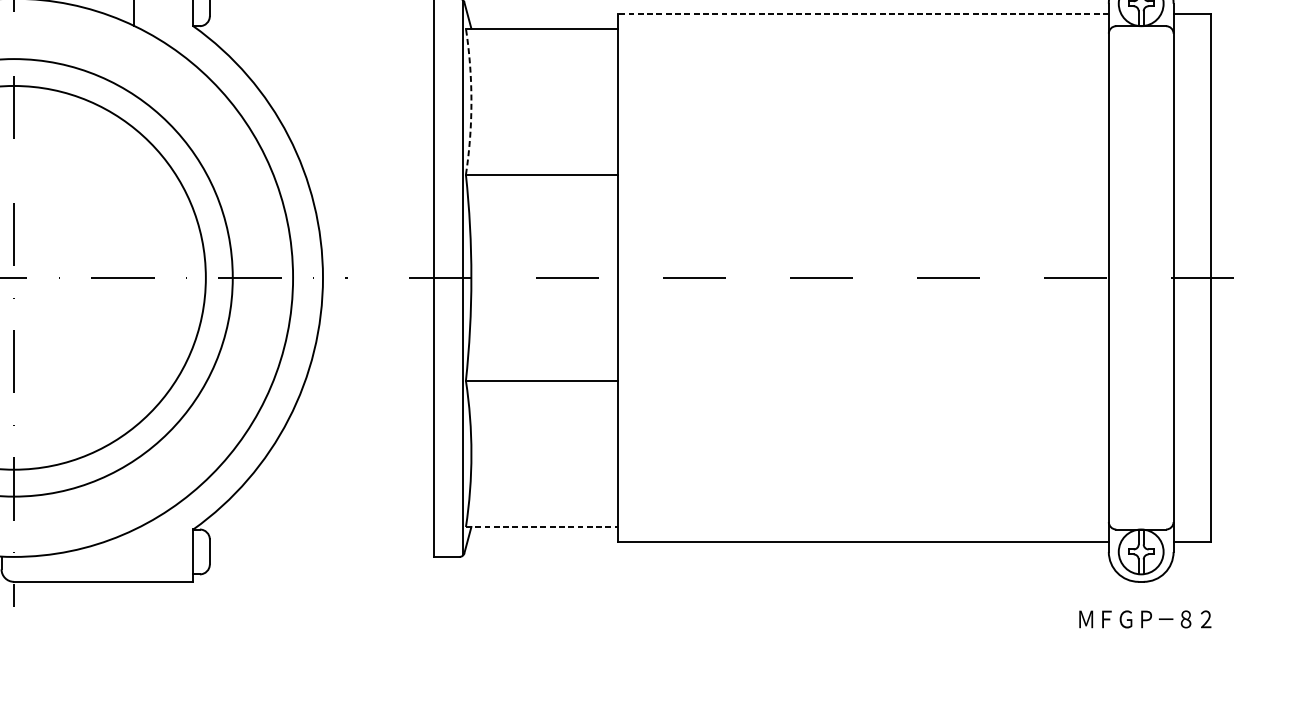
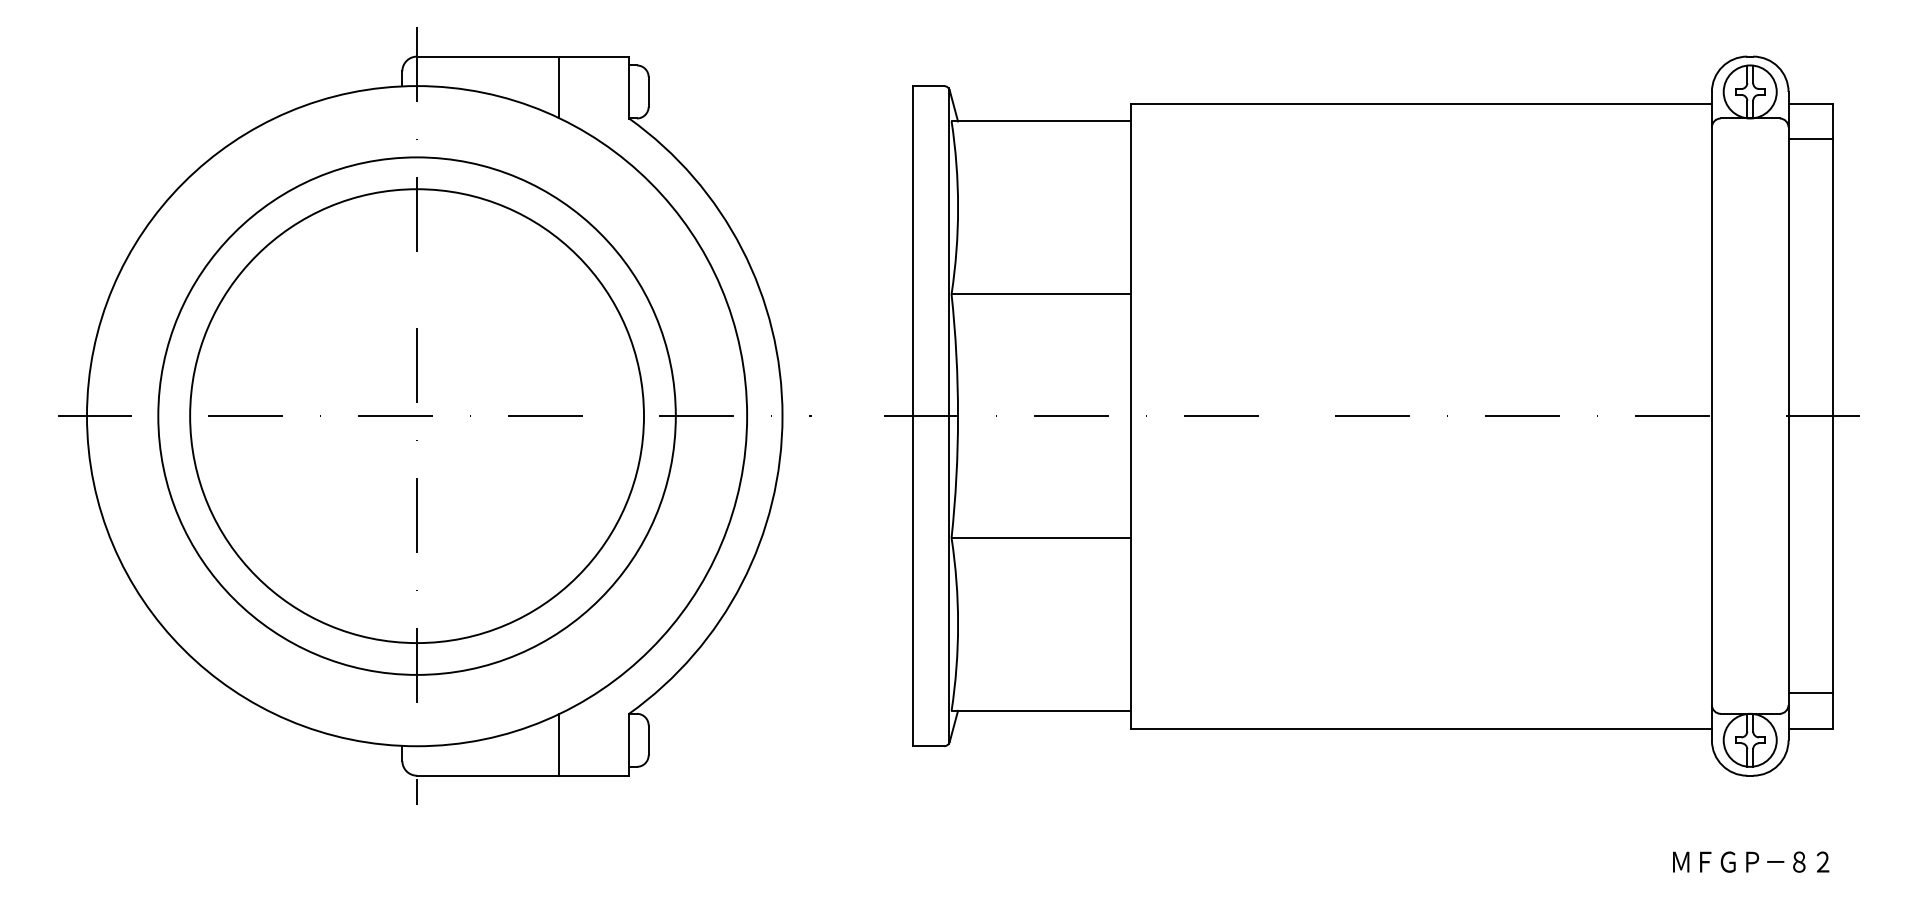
line: (863, 13) -> (1421, 103), dashed -> solid
line: (1192, 43) -> (1810, 139), added
arc: (471, 101) -> (958, 207), dashed -> solid
line: (1192, 512) -> (1810, 693), added
line: (541, 526) -> (1041, 710), dashed -> solid
line: (133, 555) -> (558, 744), added
text: (1145, 618) -> (1751, 861), moved

